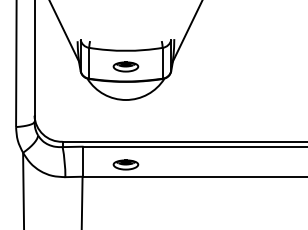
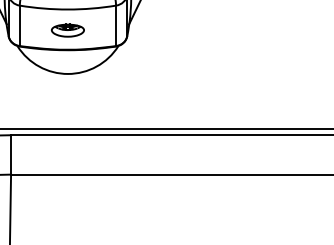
part: (125, 164) -> (67, 158), removed

